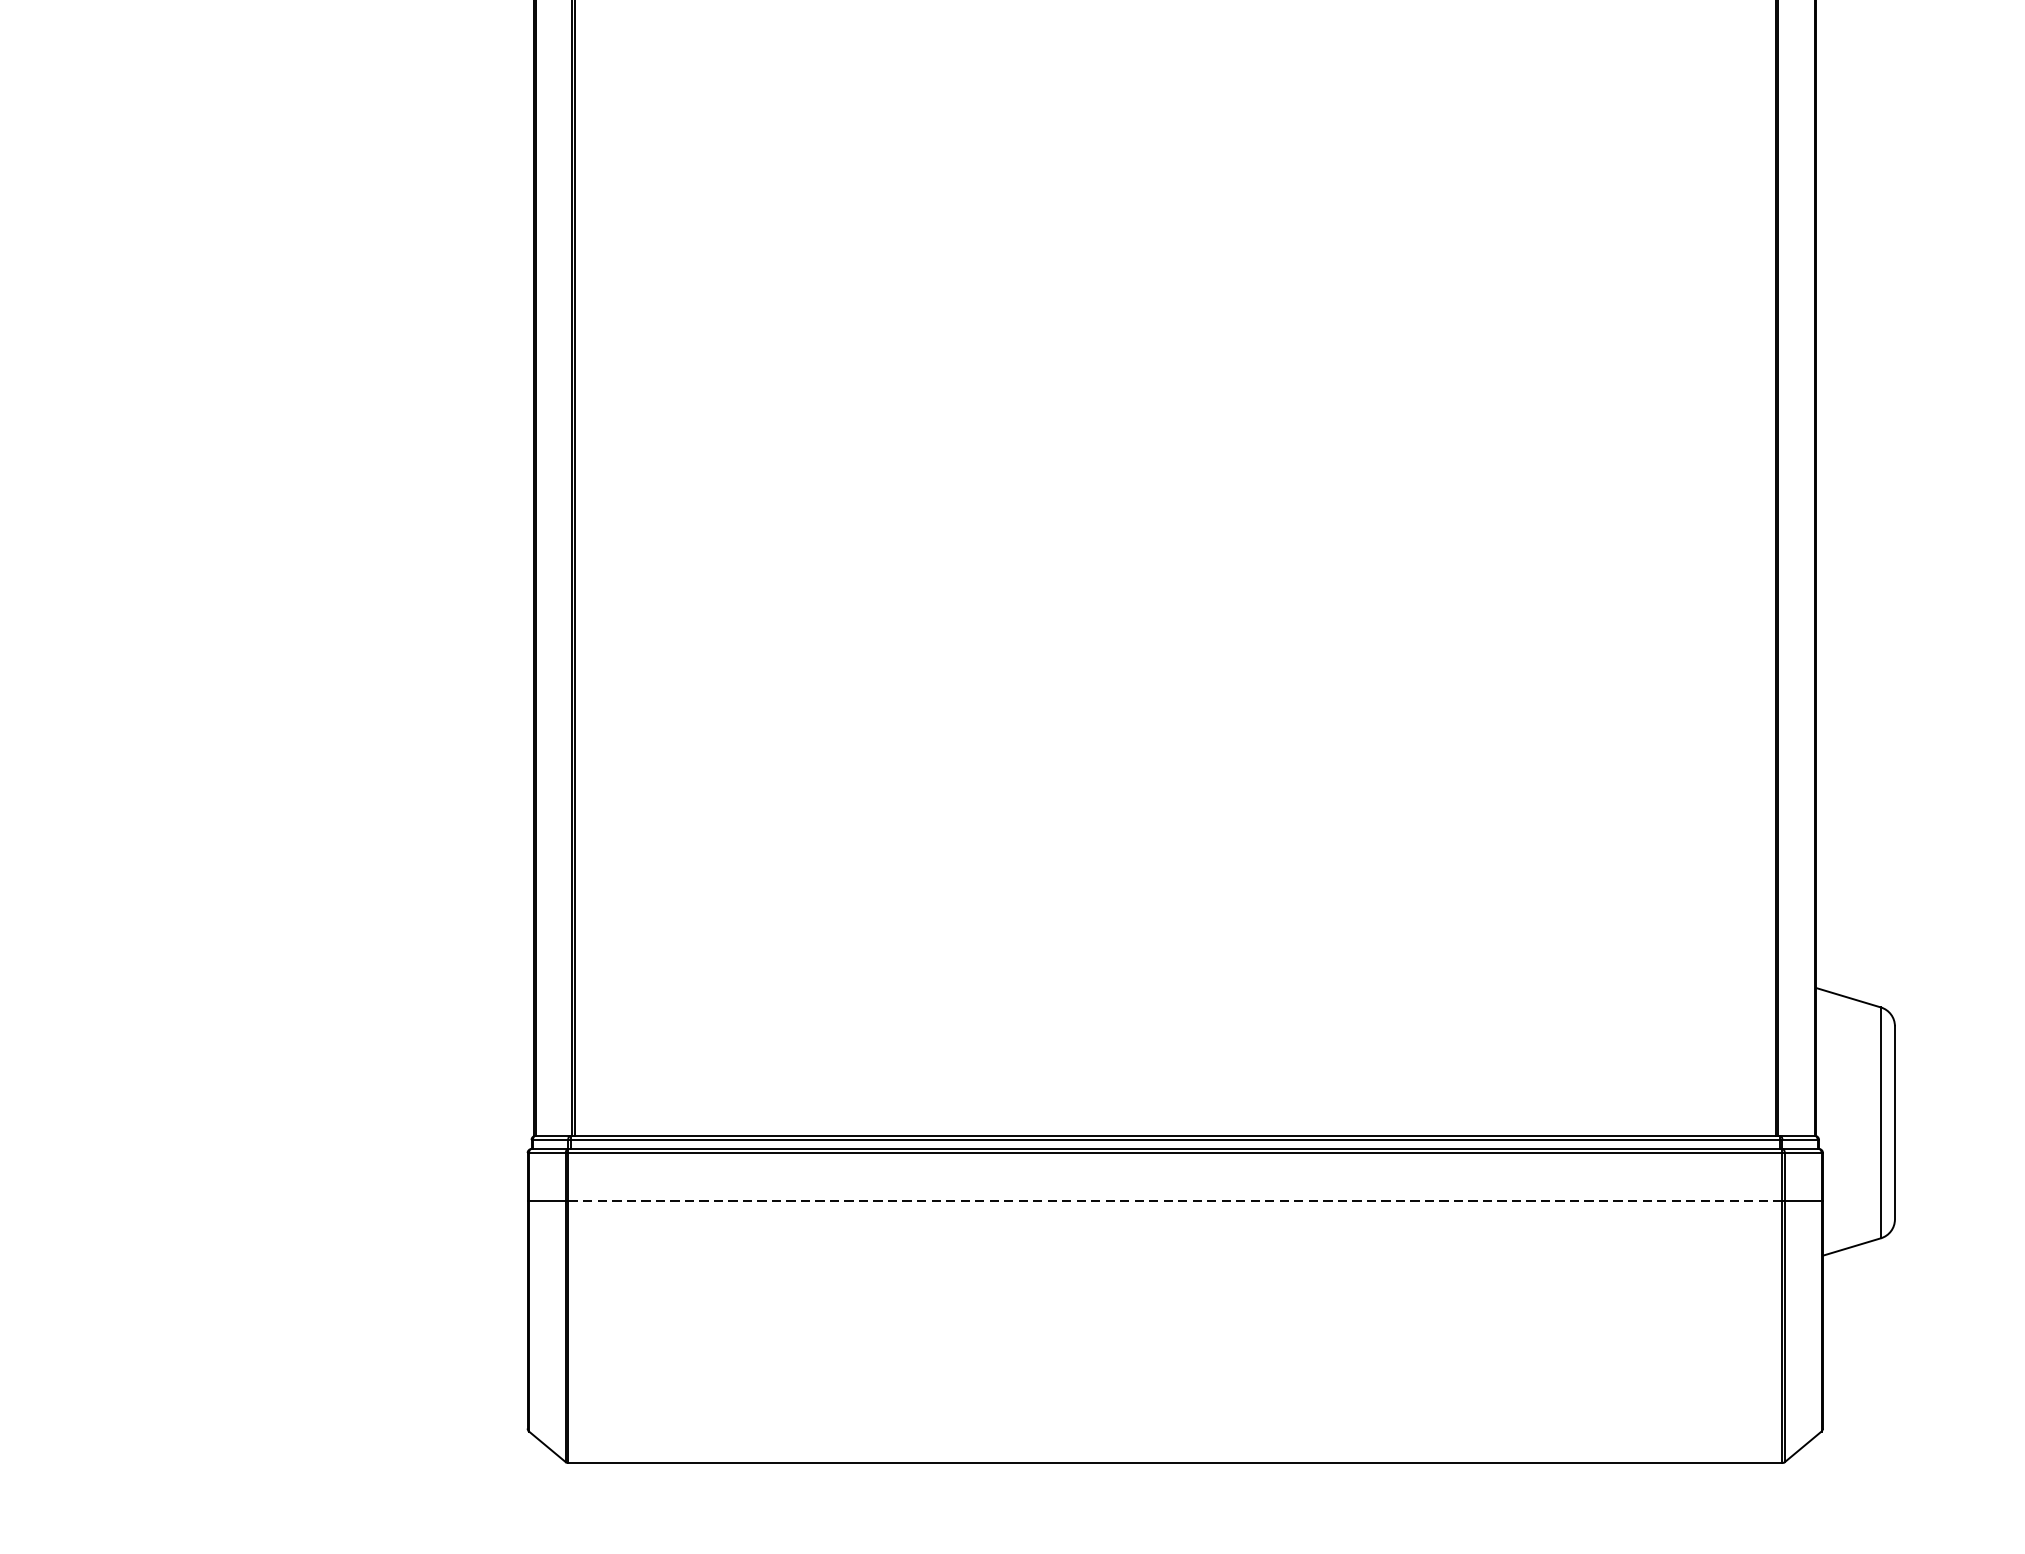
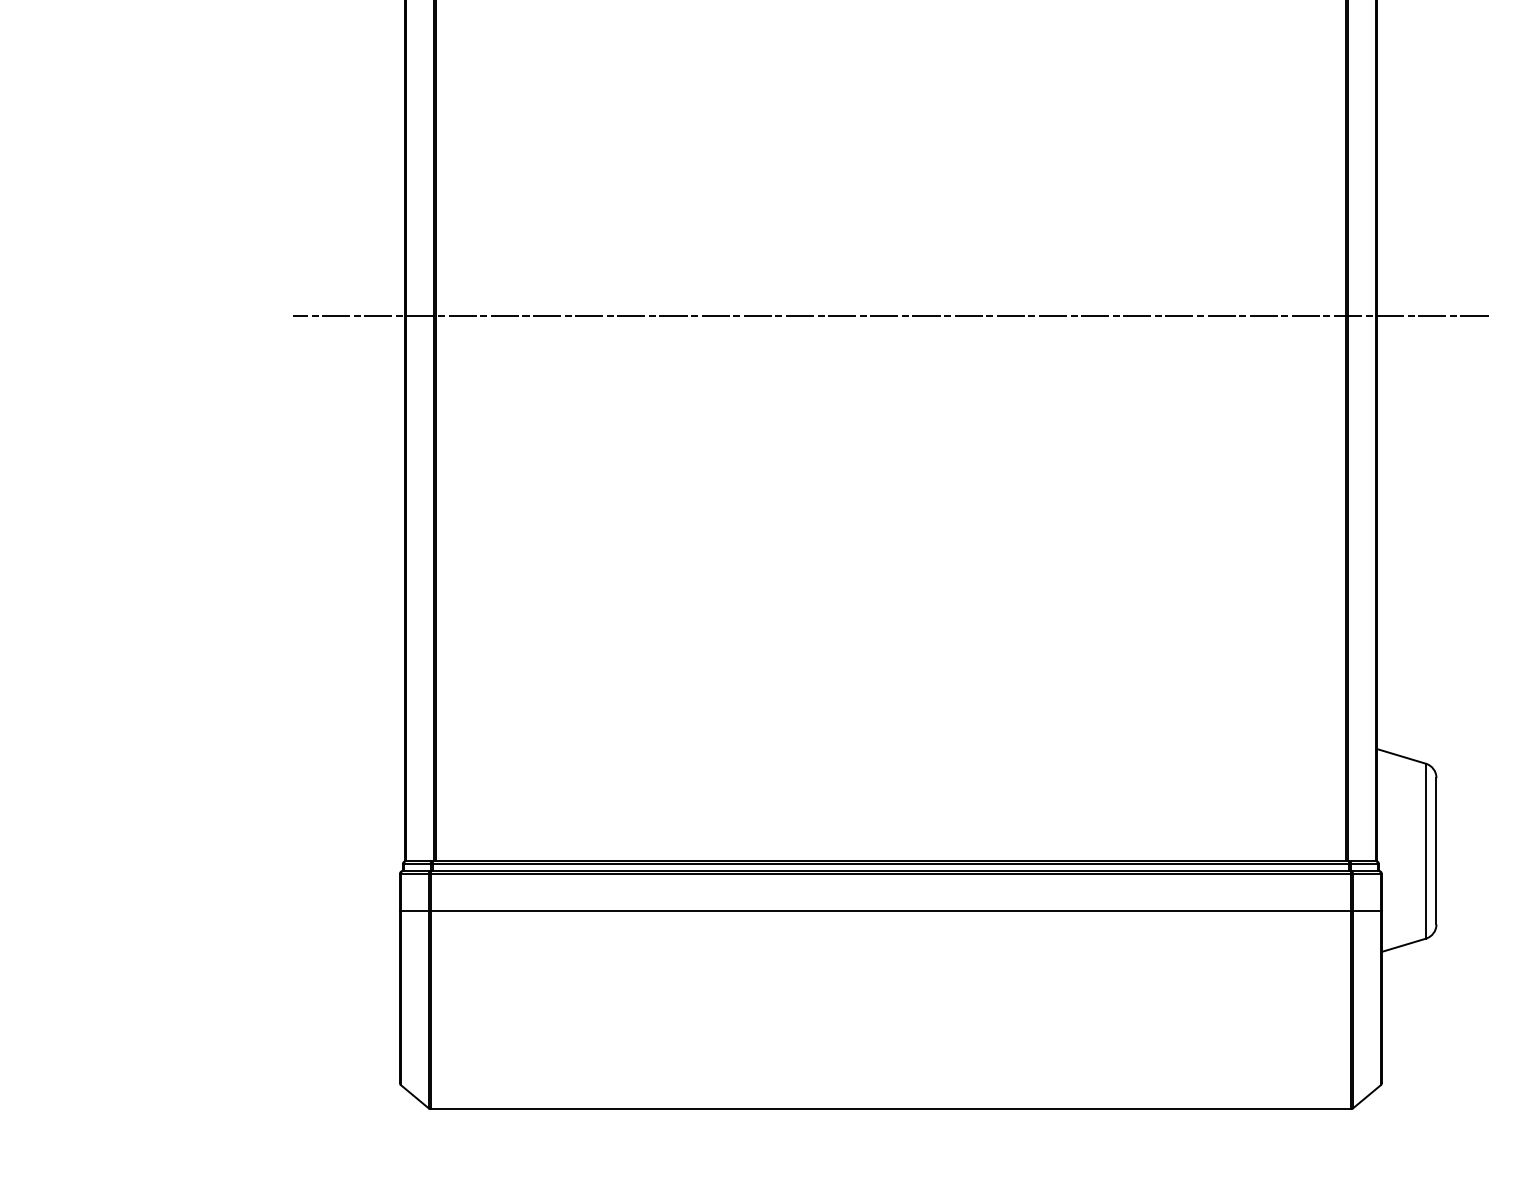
line: (1174, 416) -> (890, 315), added
line: (1174, 1201) -> (890, 910), dashed -> solid

